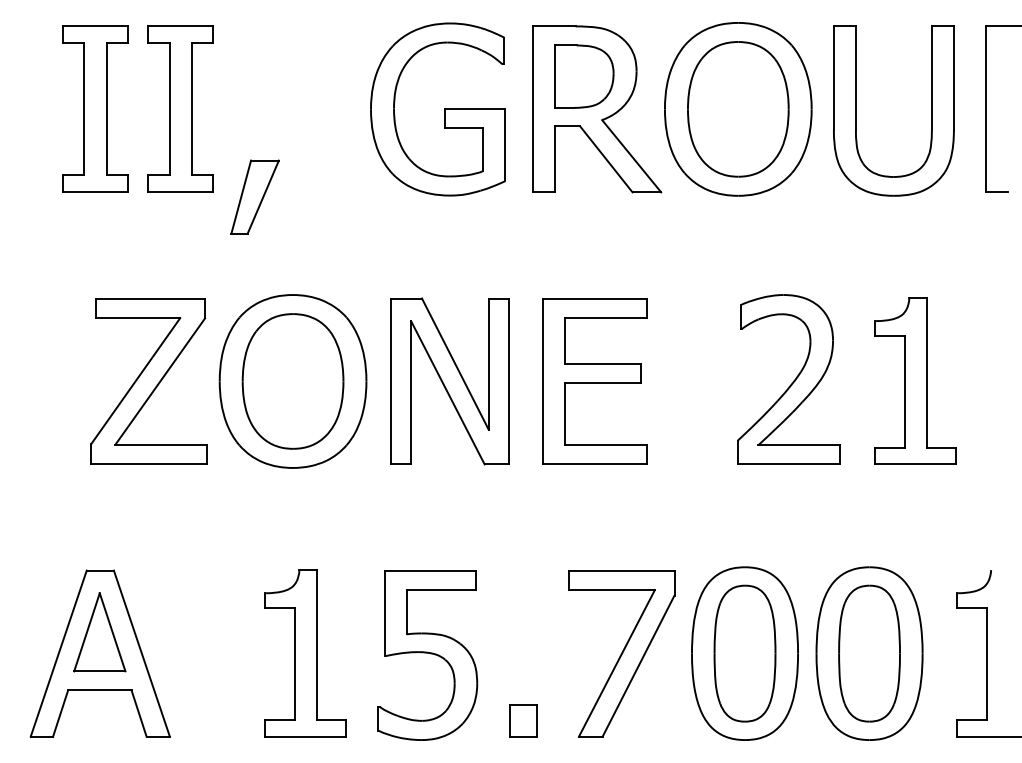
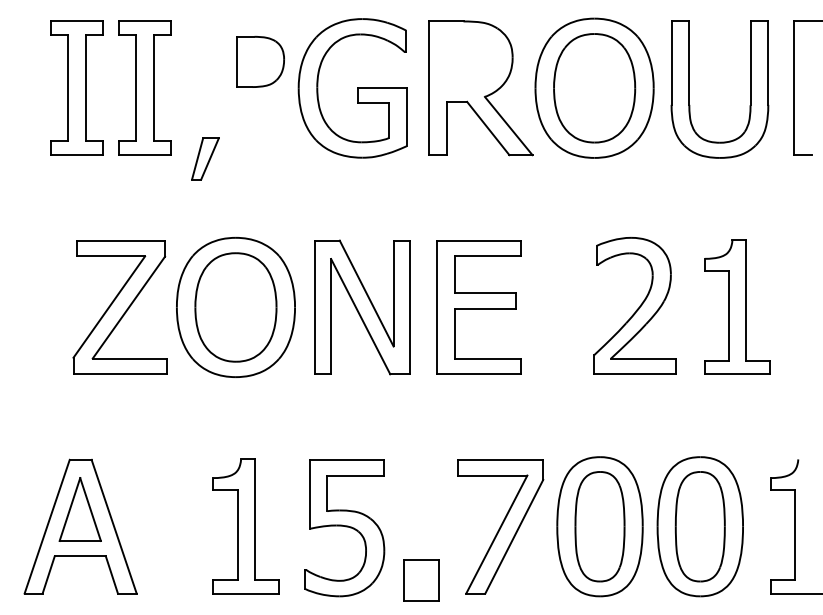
part: (584, 76) -> (260, 61), moved
part: (255, 196) -> (205, 158), size x0.7
part: (523, 720) -> (421, 580), size x1.6

